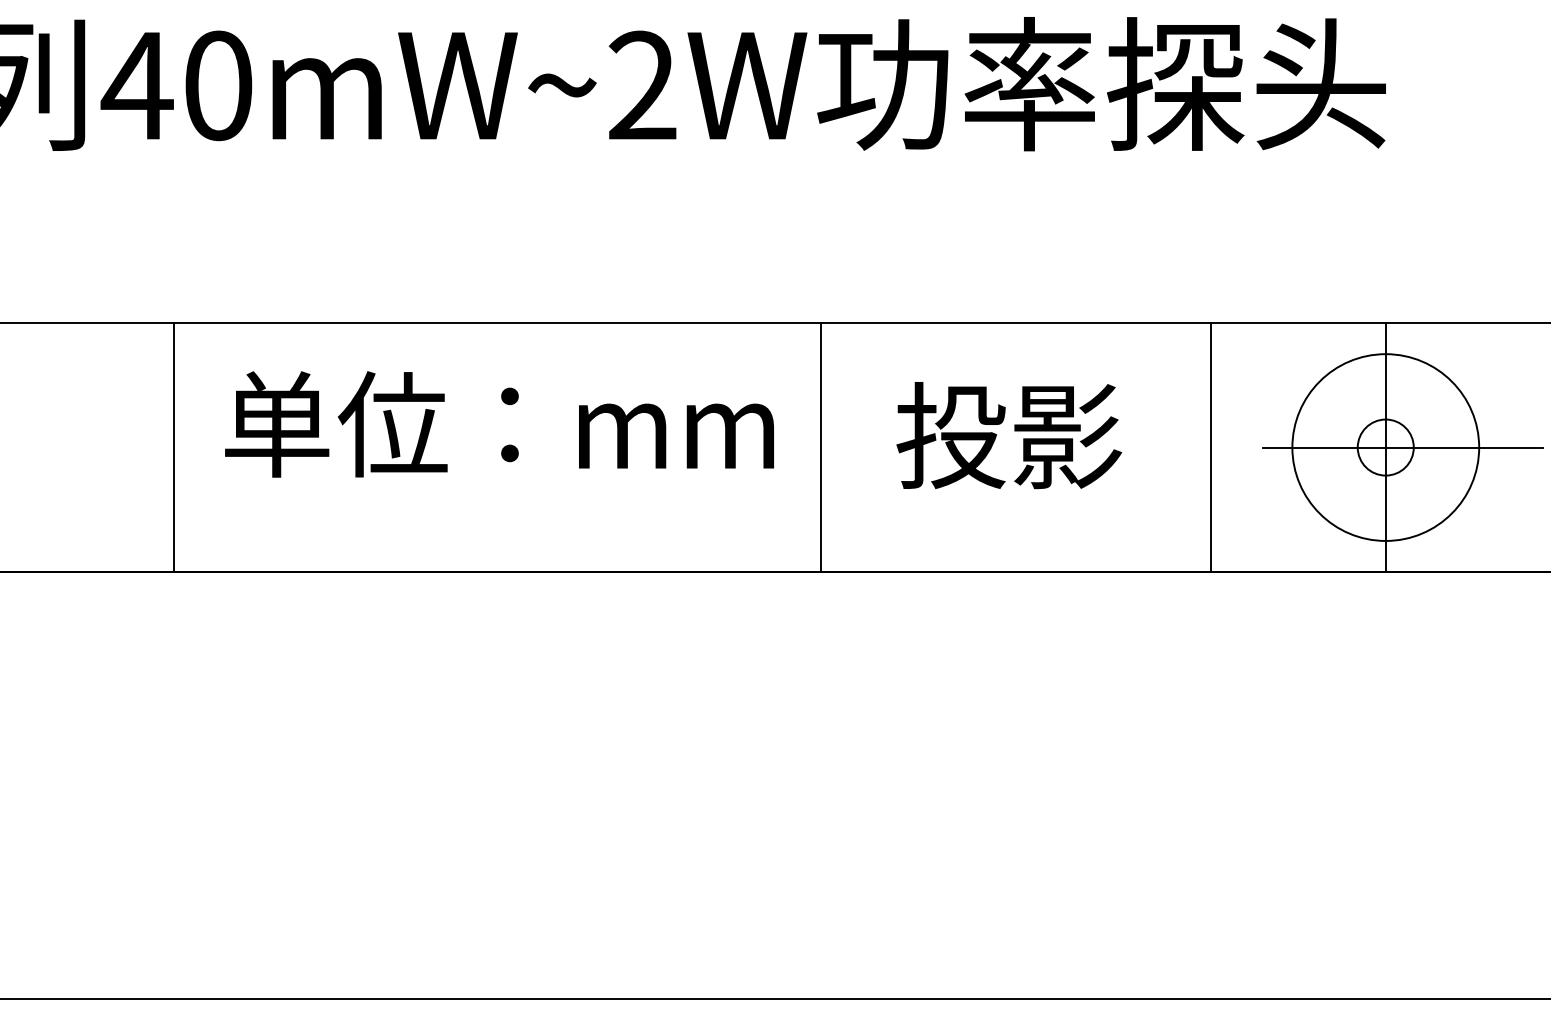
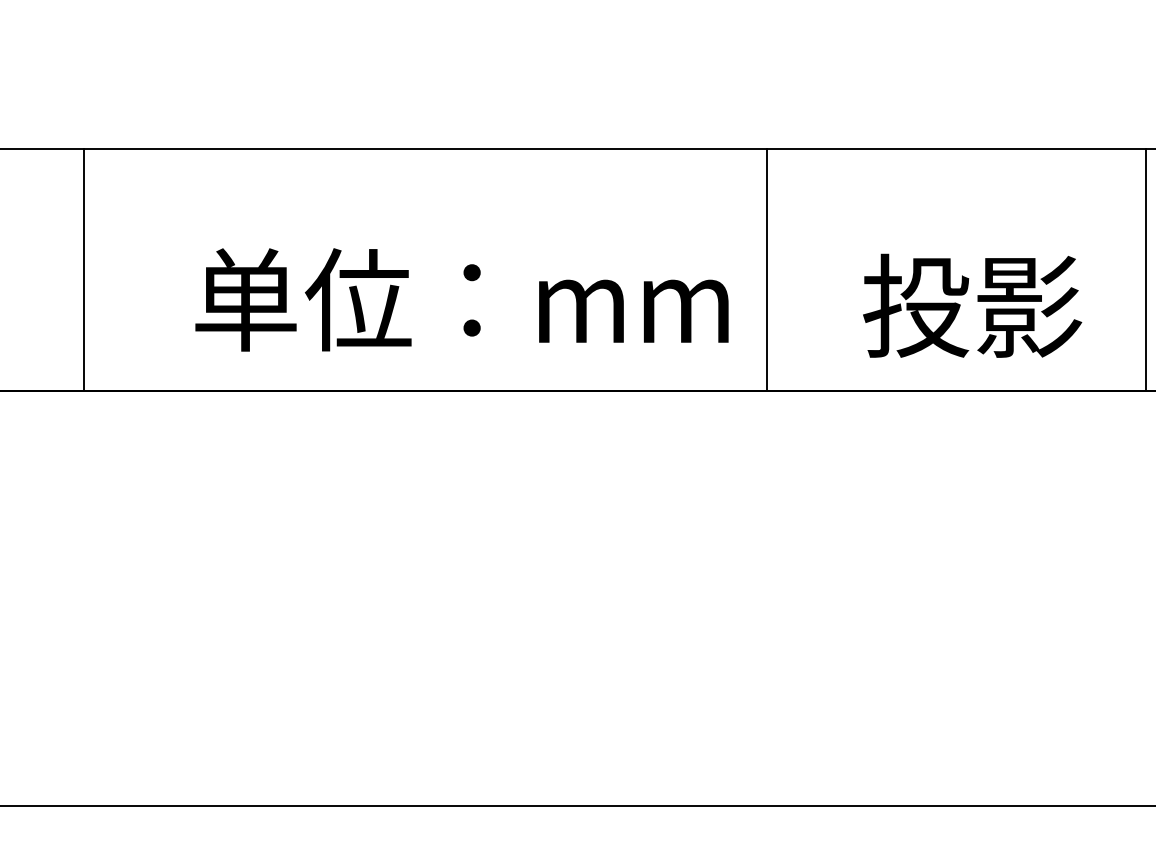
text: (499, 424) -> (461, 299), moved
text: (1009, 435) -> (972, 305), moved
line: (174, 447) -> (84, 269), moved

